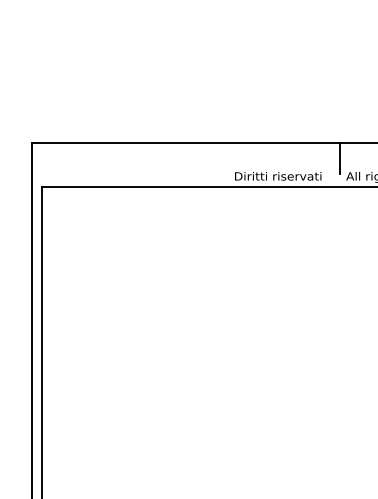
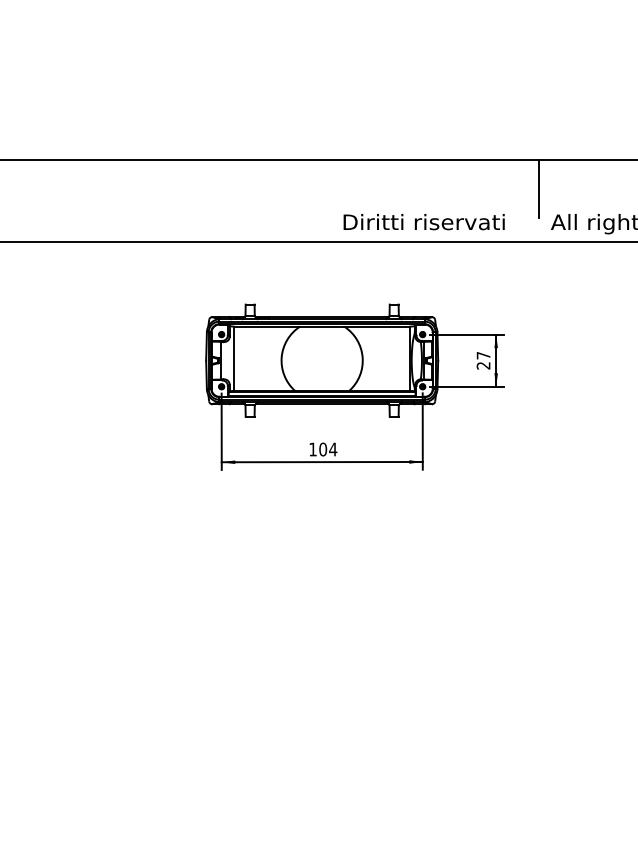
part: (240, 264) -> (353, 386), added

